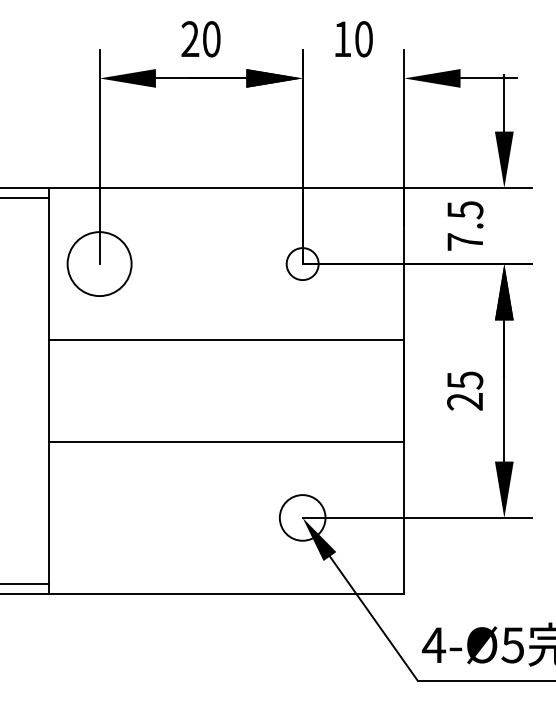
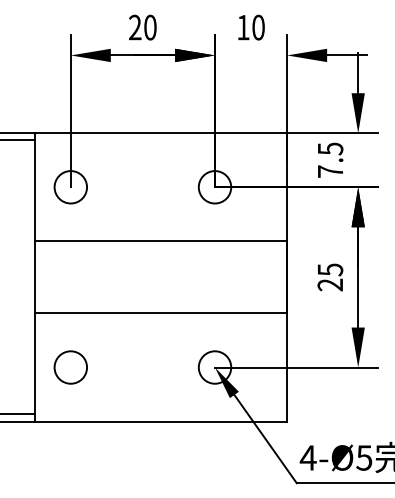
circle: (99, 263) -> (70, 186), size x0.71
circle: (302, 263) -> (214, 186), size x1.43
circle: (99, 517) -> (70, 367), added

